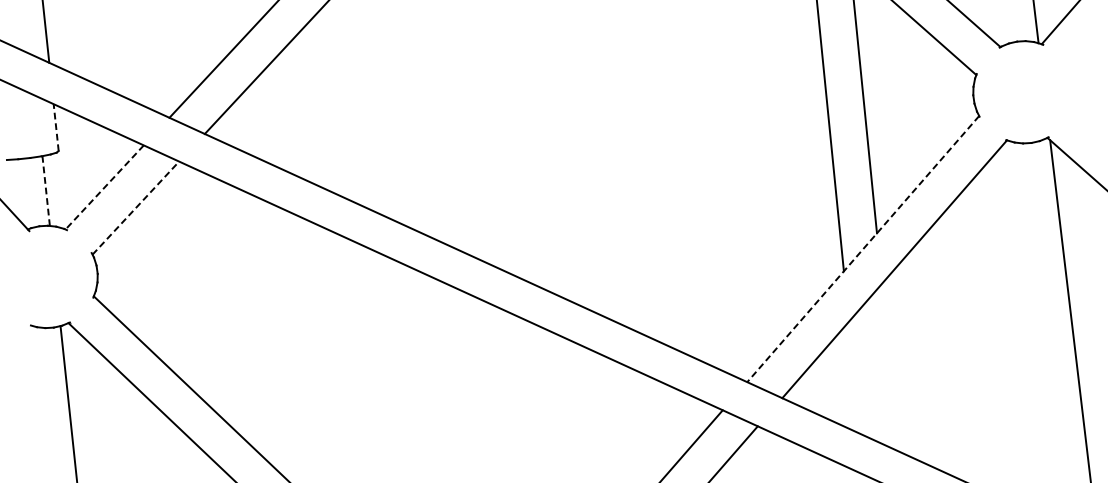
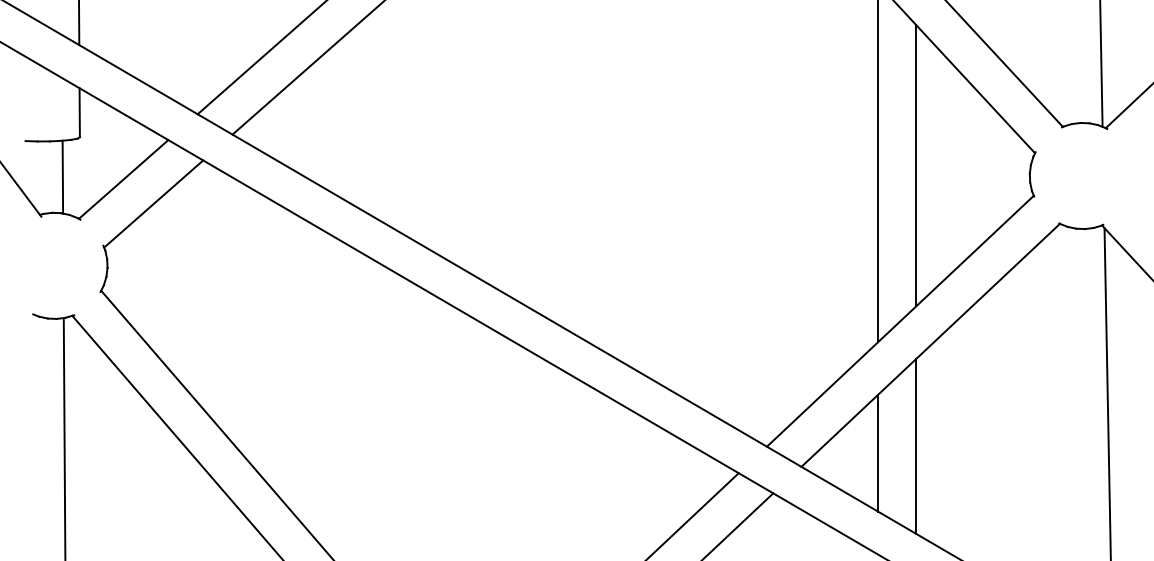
line: (55, 127) -> (79, 112), dashed -> solid
line: (104, 187) -> (123, 179), dashed -> solid
line: (45, 190) -> (62, 176), dashed -> solid
line: (135, 208) -> (153, 204), dashed -> solid
line: (863, 249) -> (900, 321), dashed -> solid
line: (890, 367) -> (916, 446), added
line: (854, 377) -> (878, 452), added

